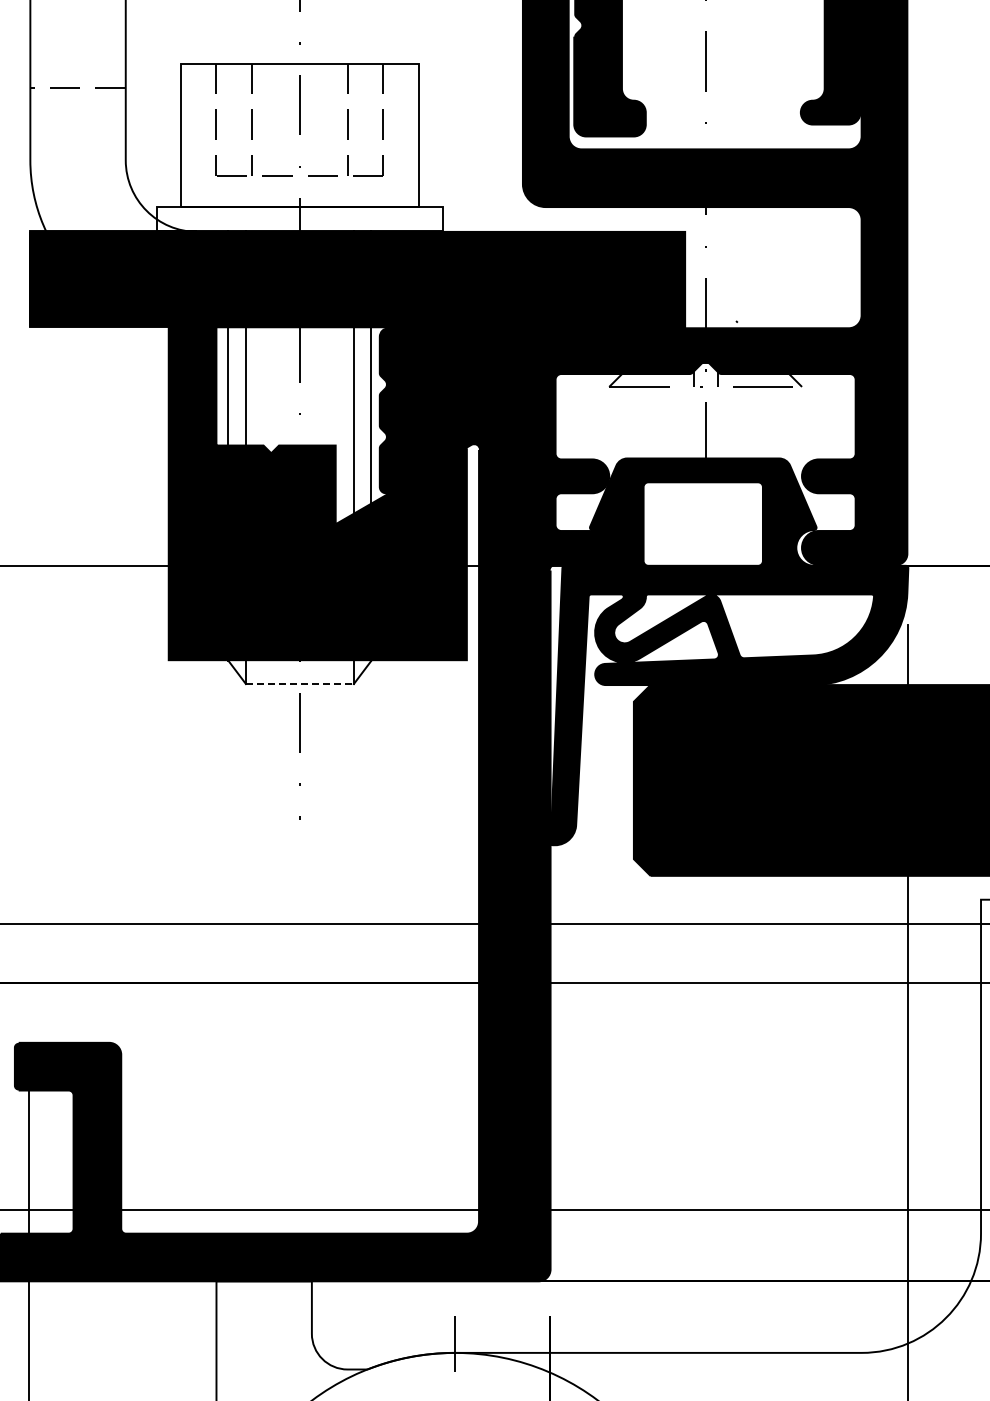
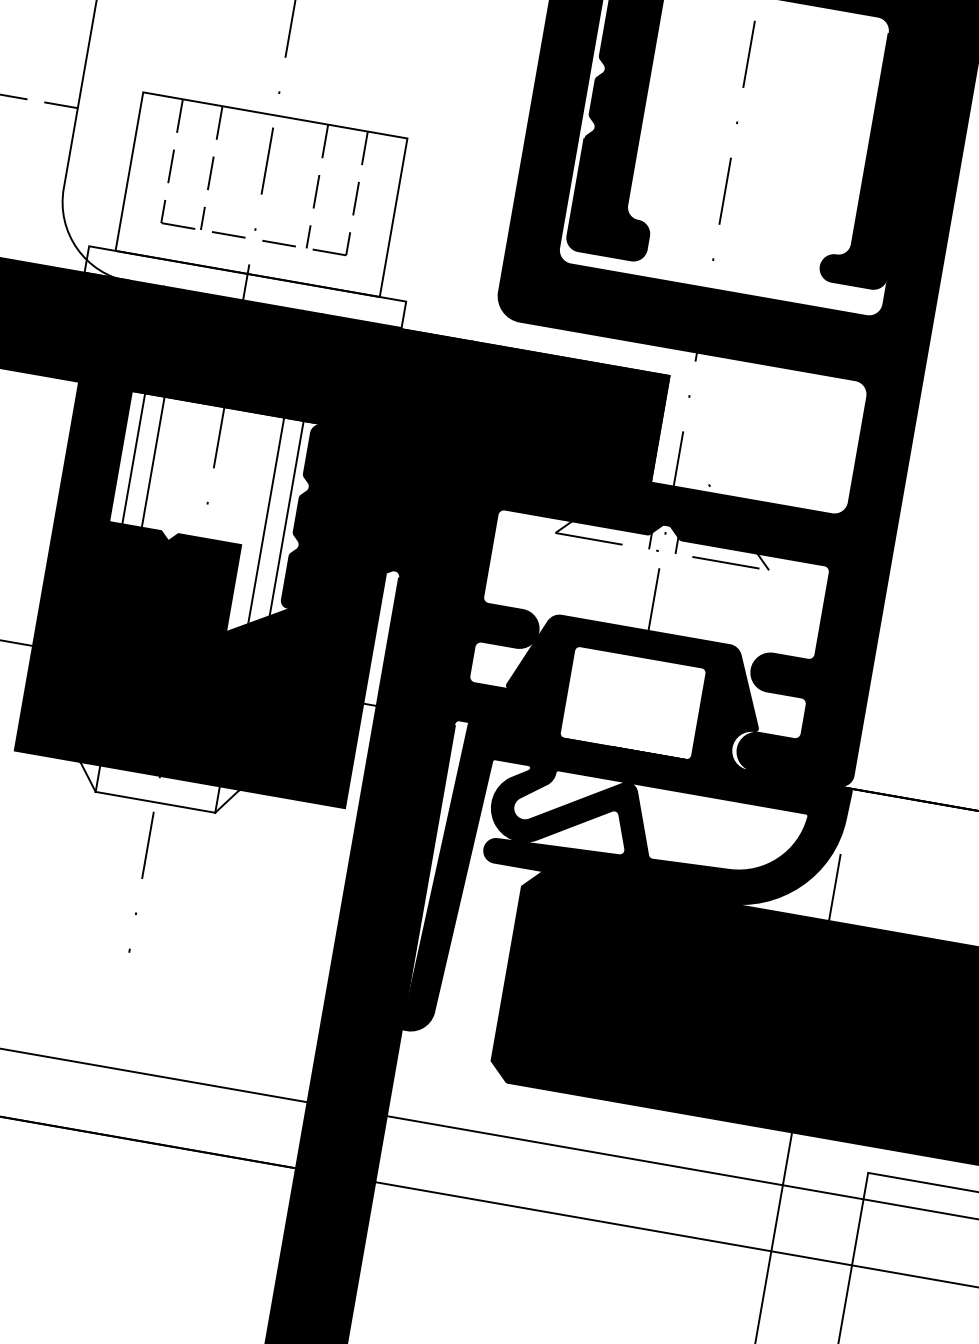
line: (299, 684) -> (154, 802), dashed -> solid

